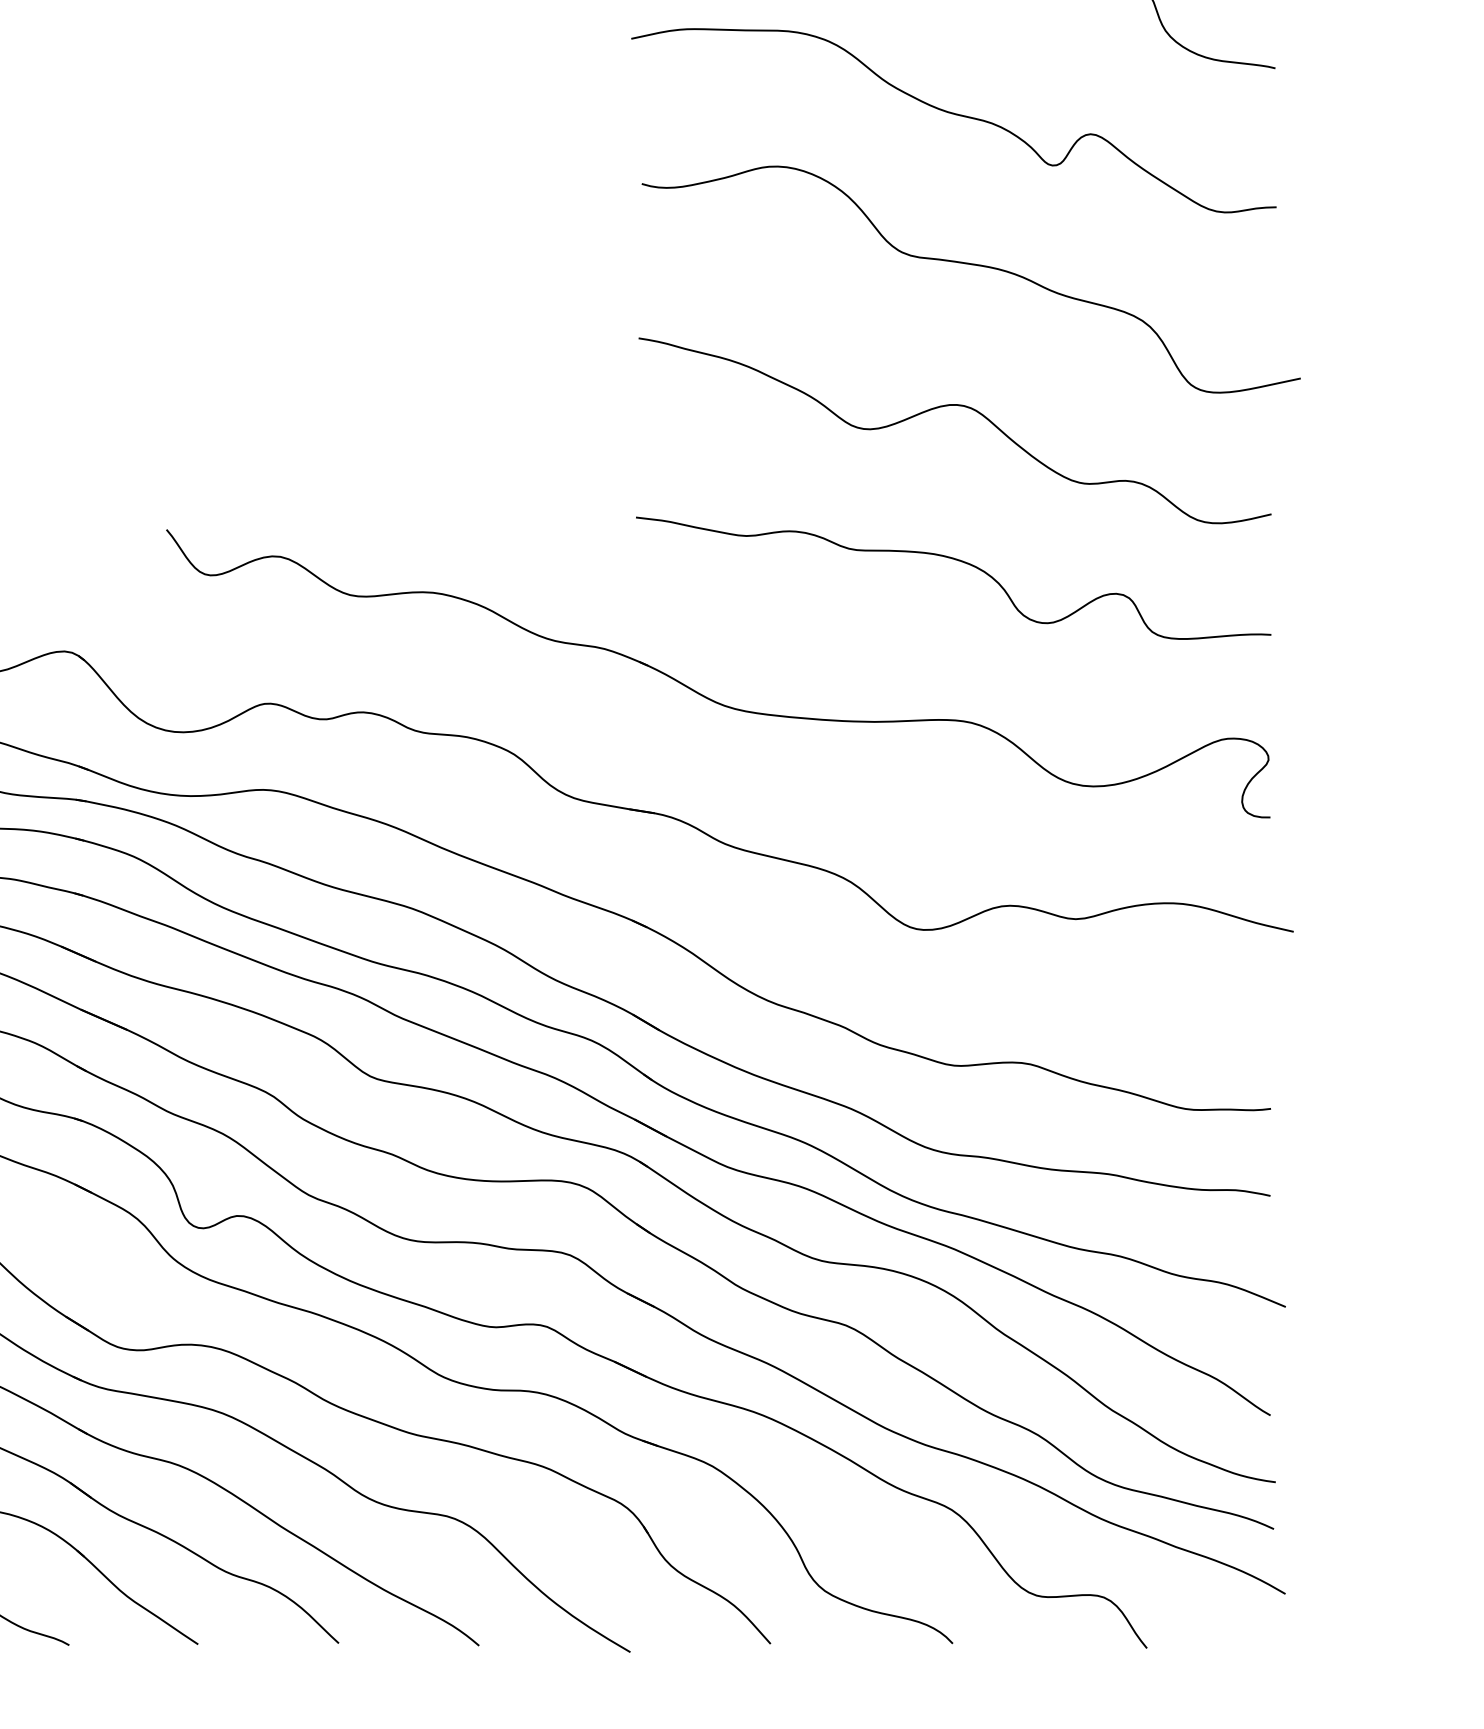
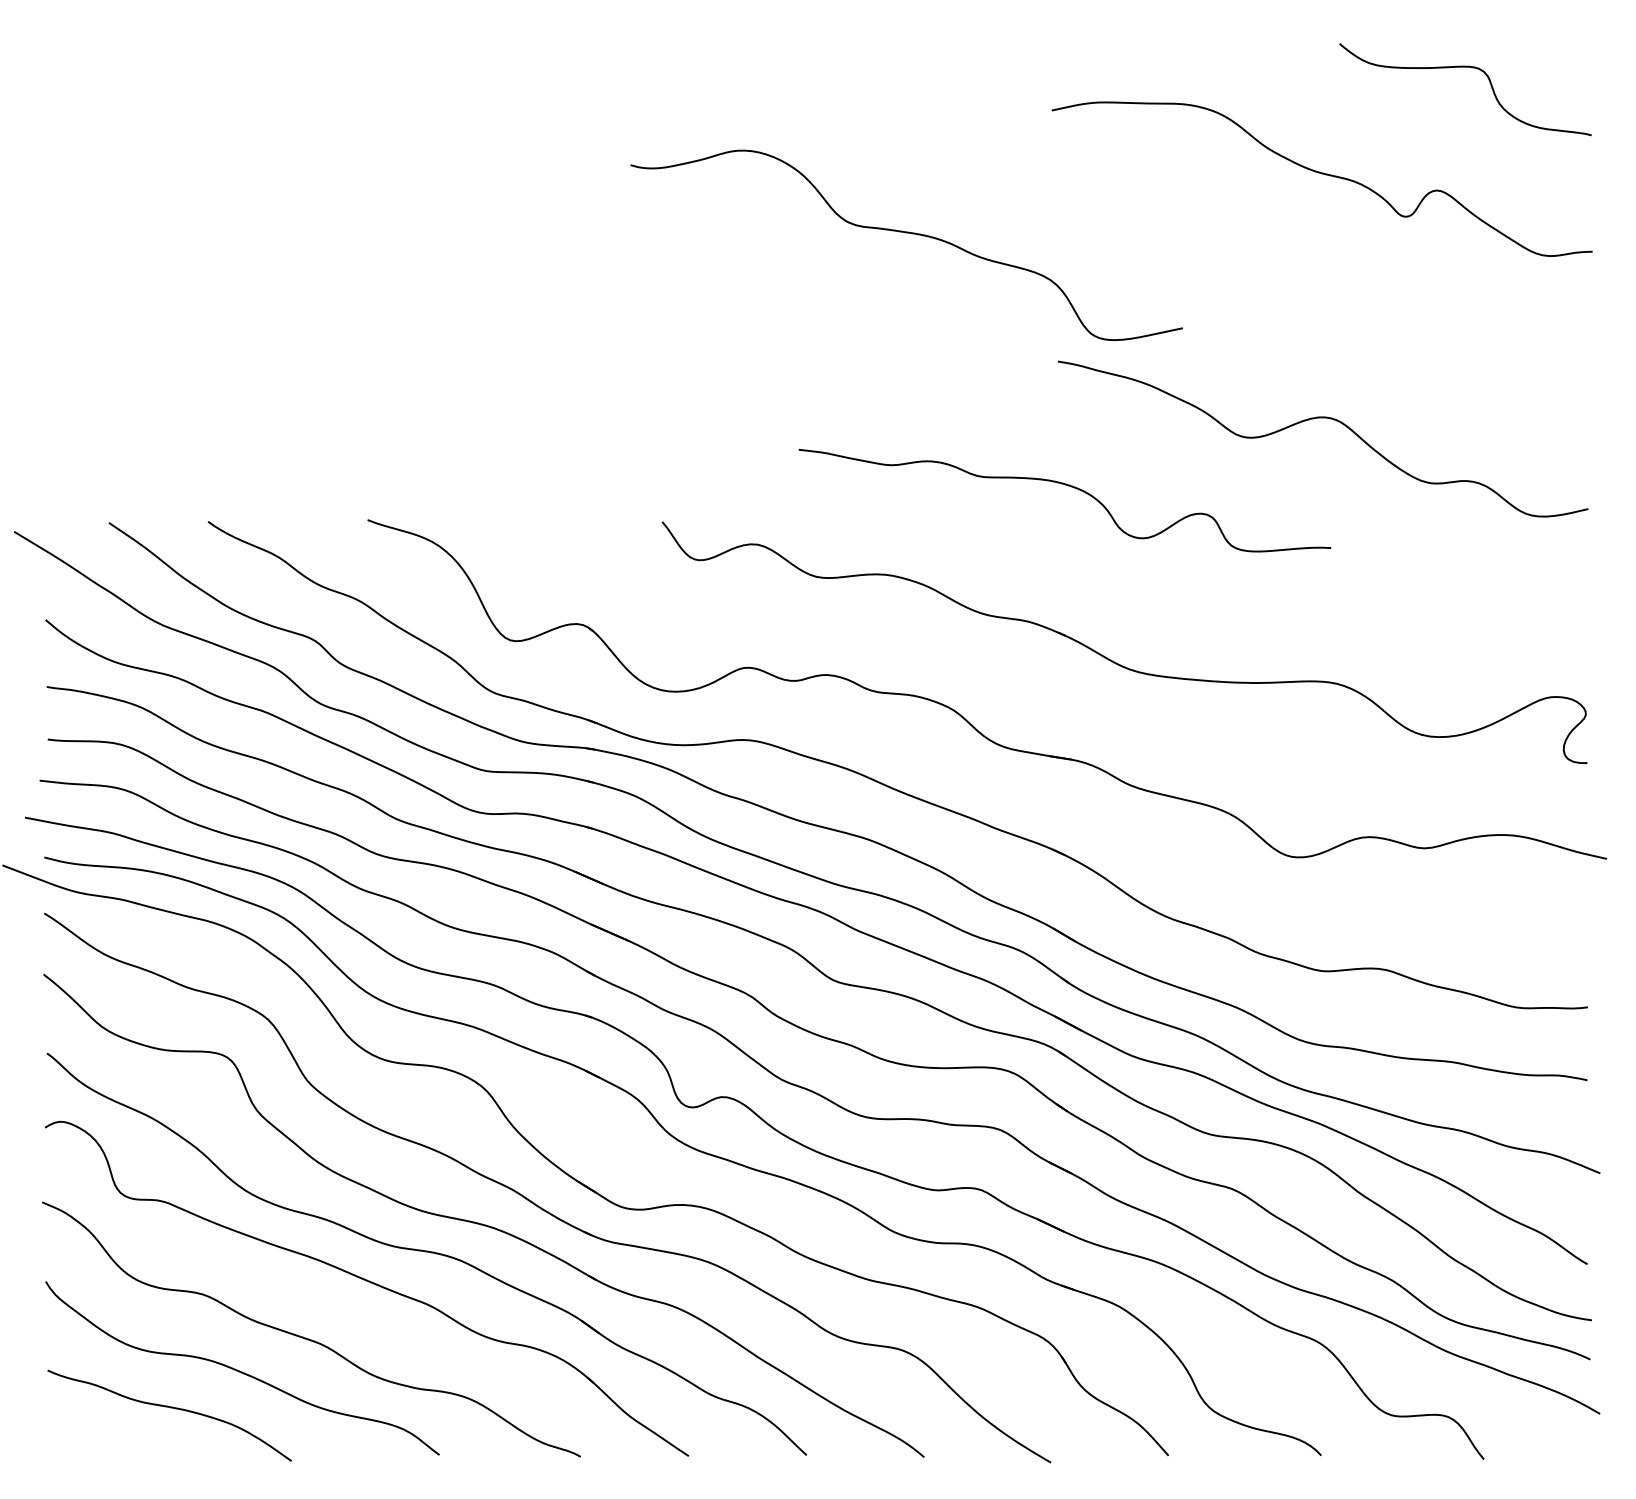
curve: (971, 265) -> (906, 233), moved
curve: (957, 561) -> (1068, 486), moved

